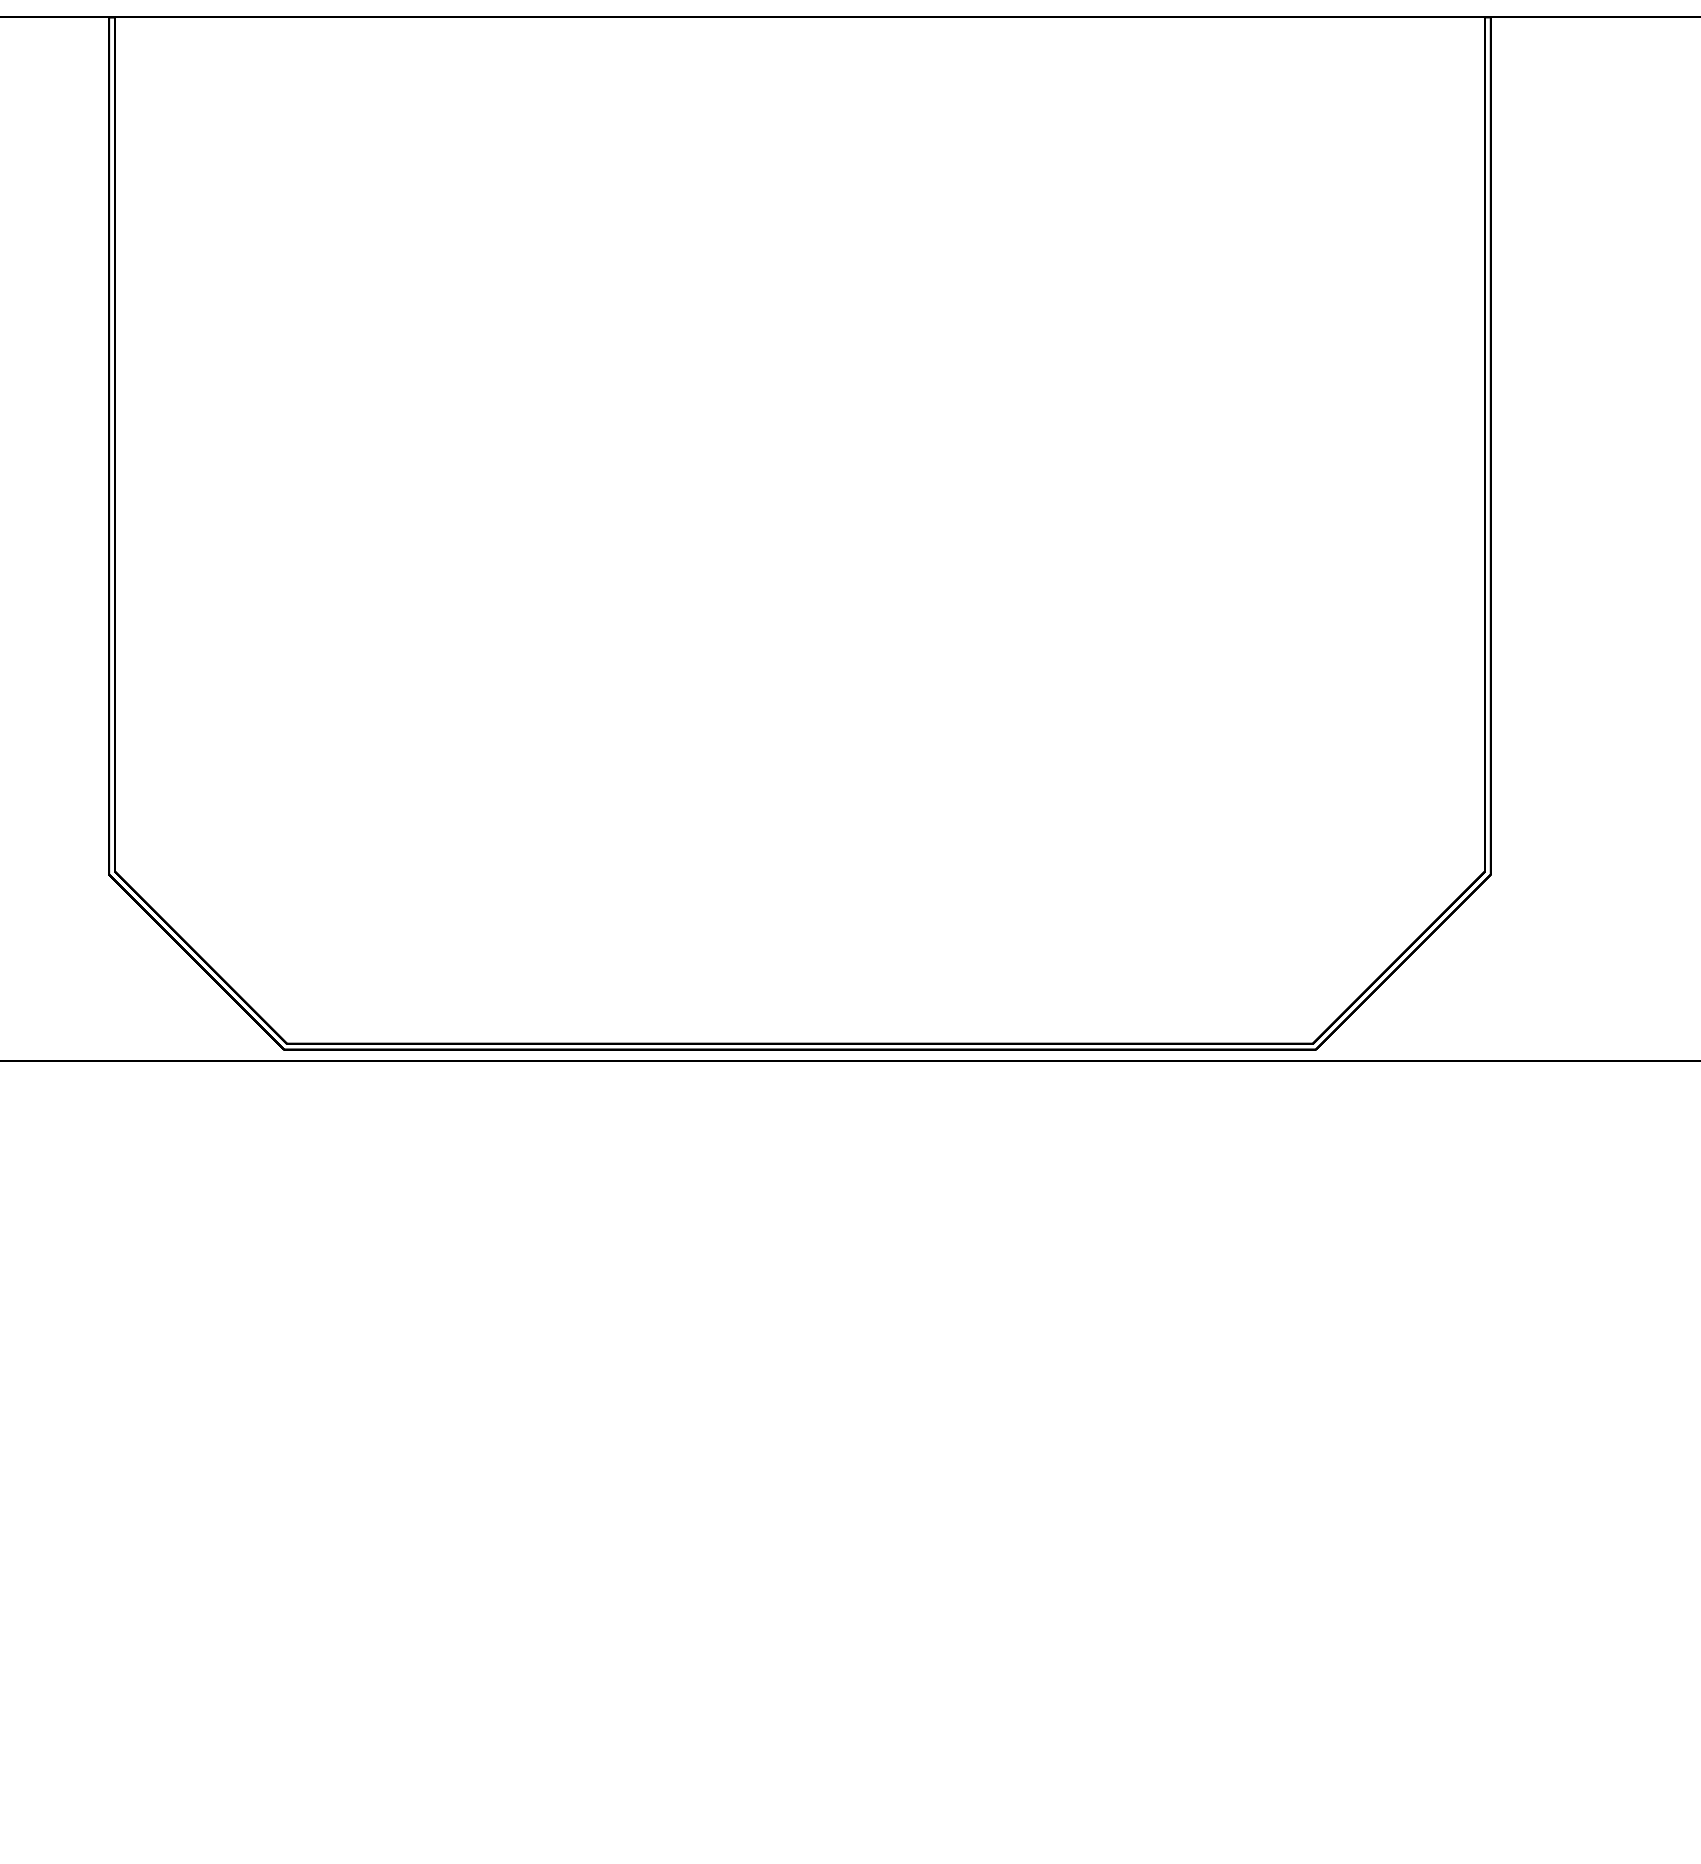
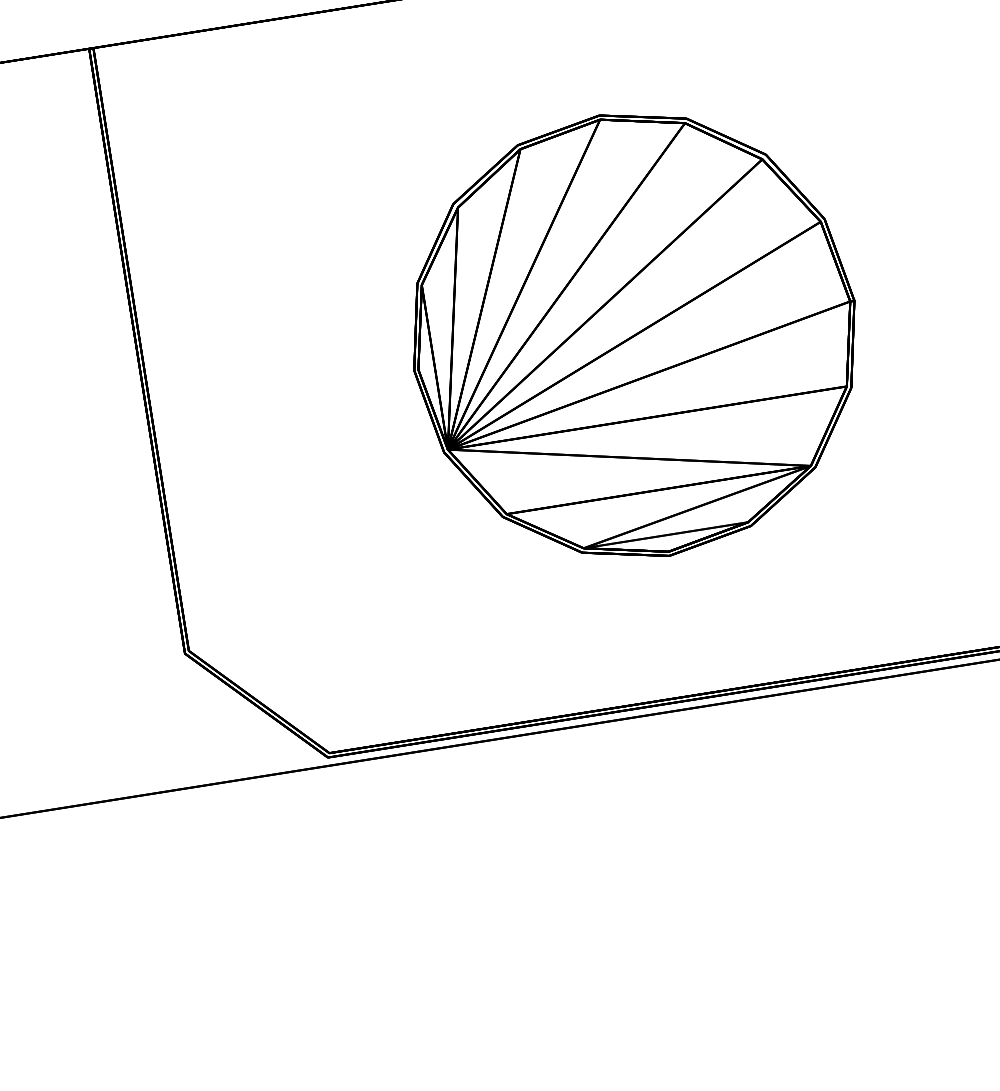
part: (799, 533) -> (634, 335), added

